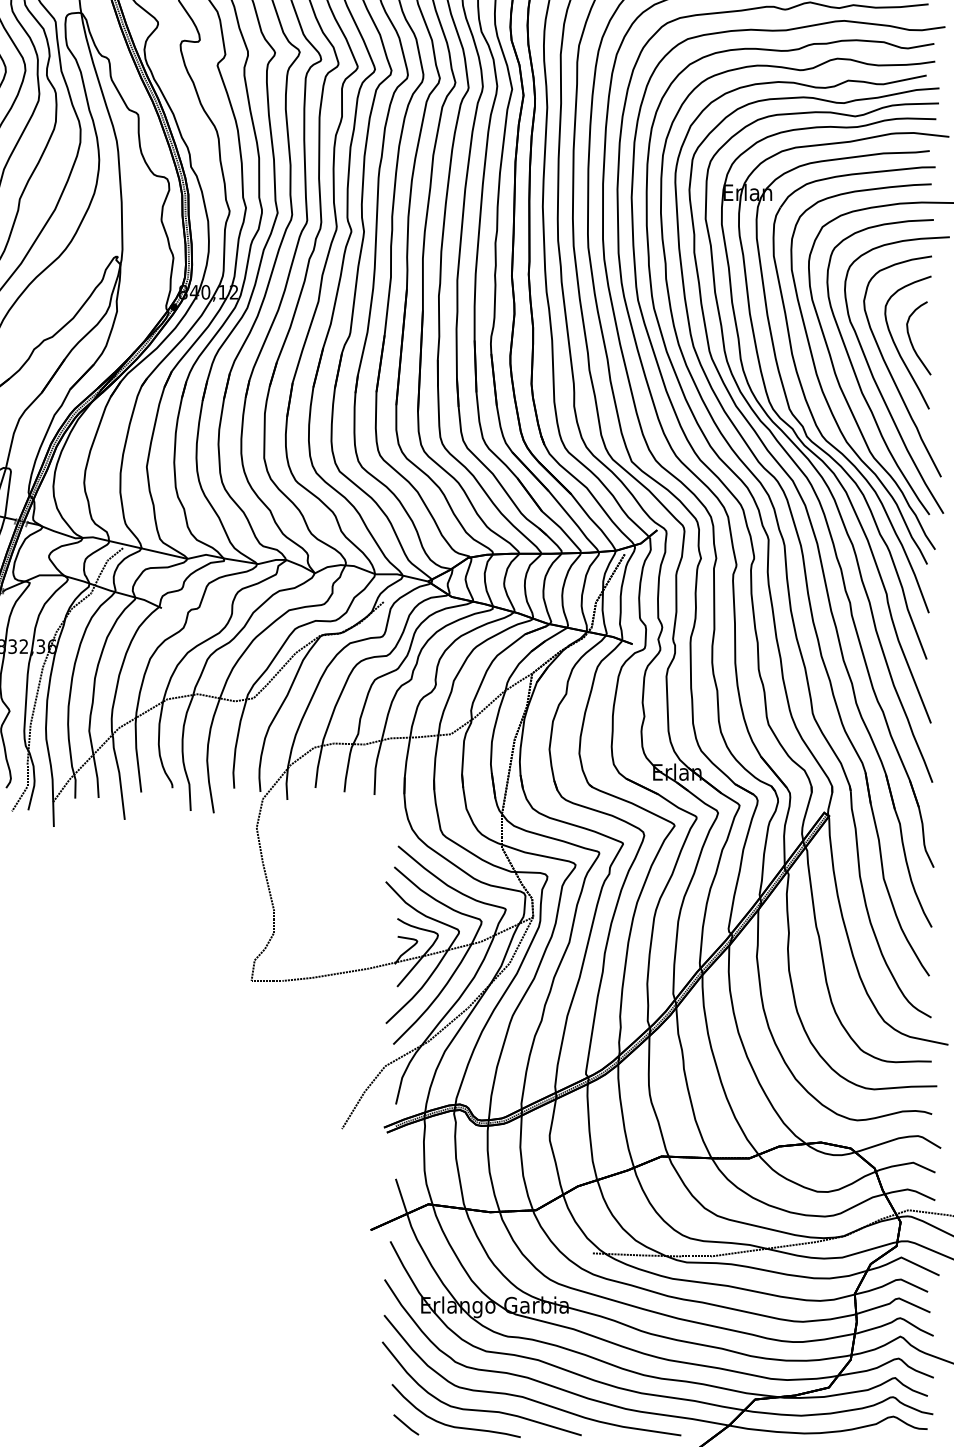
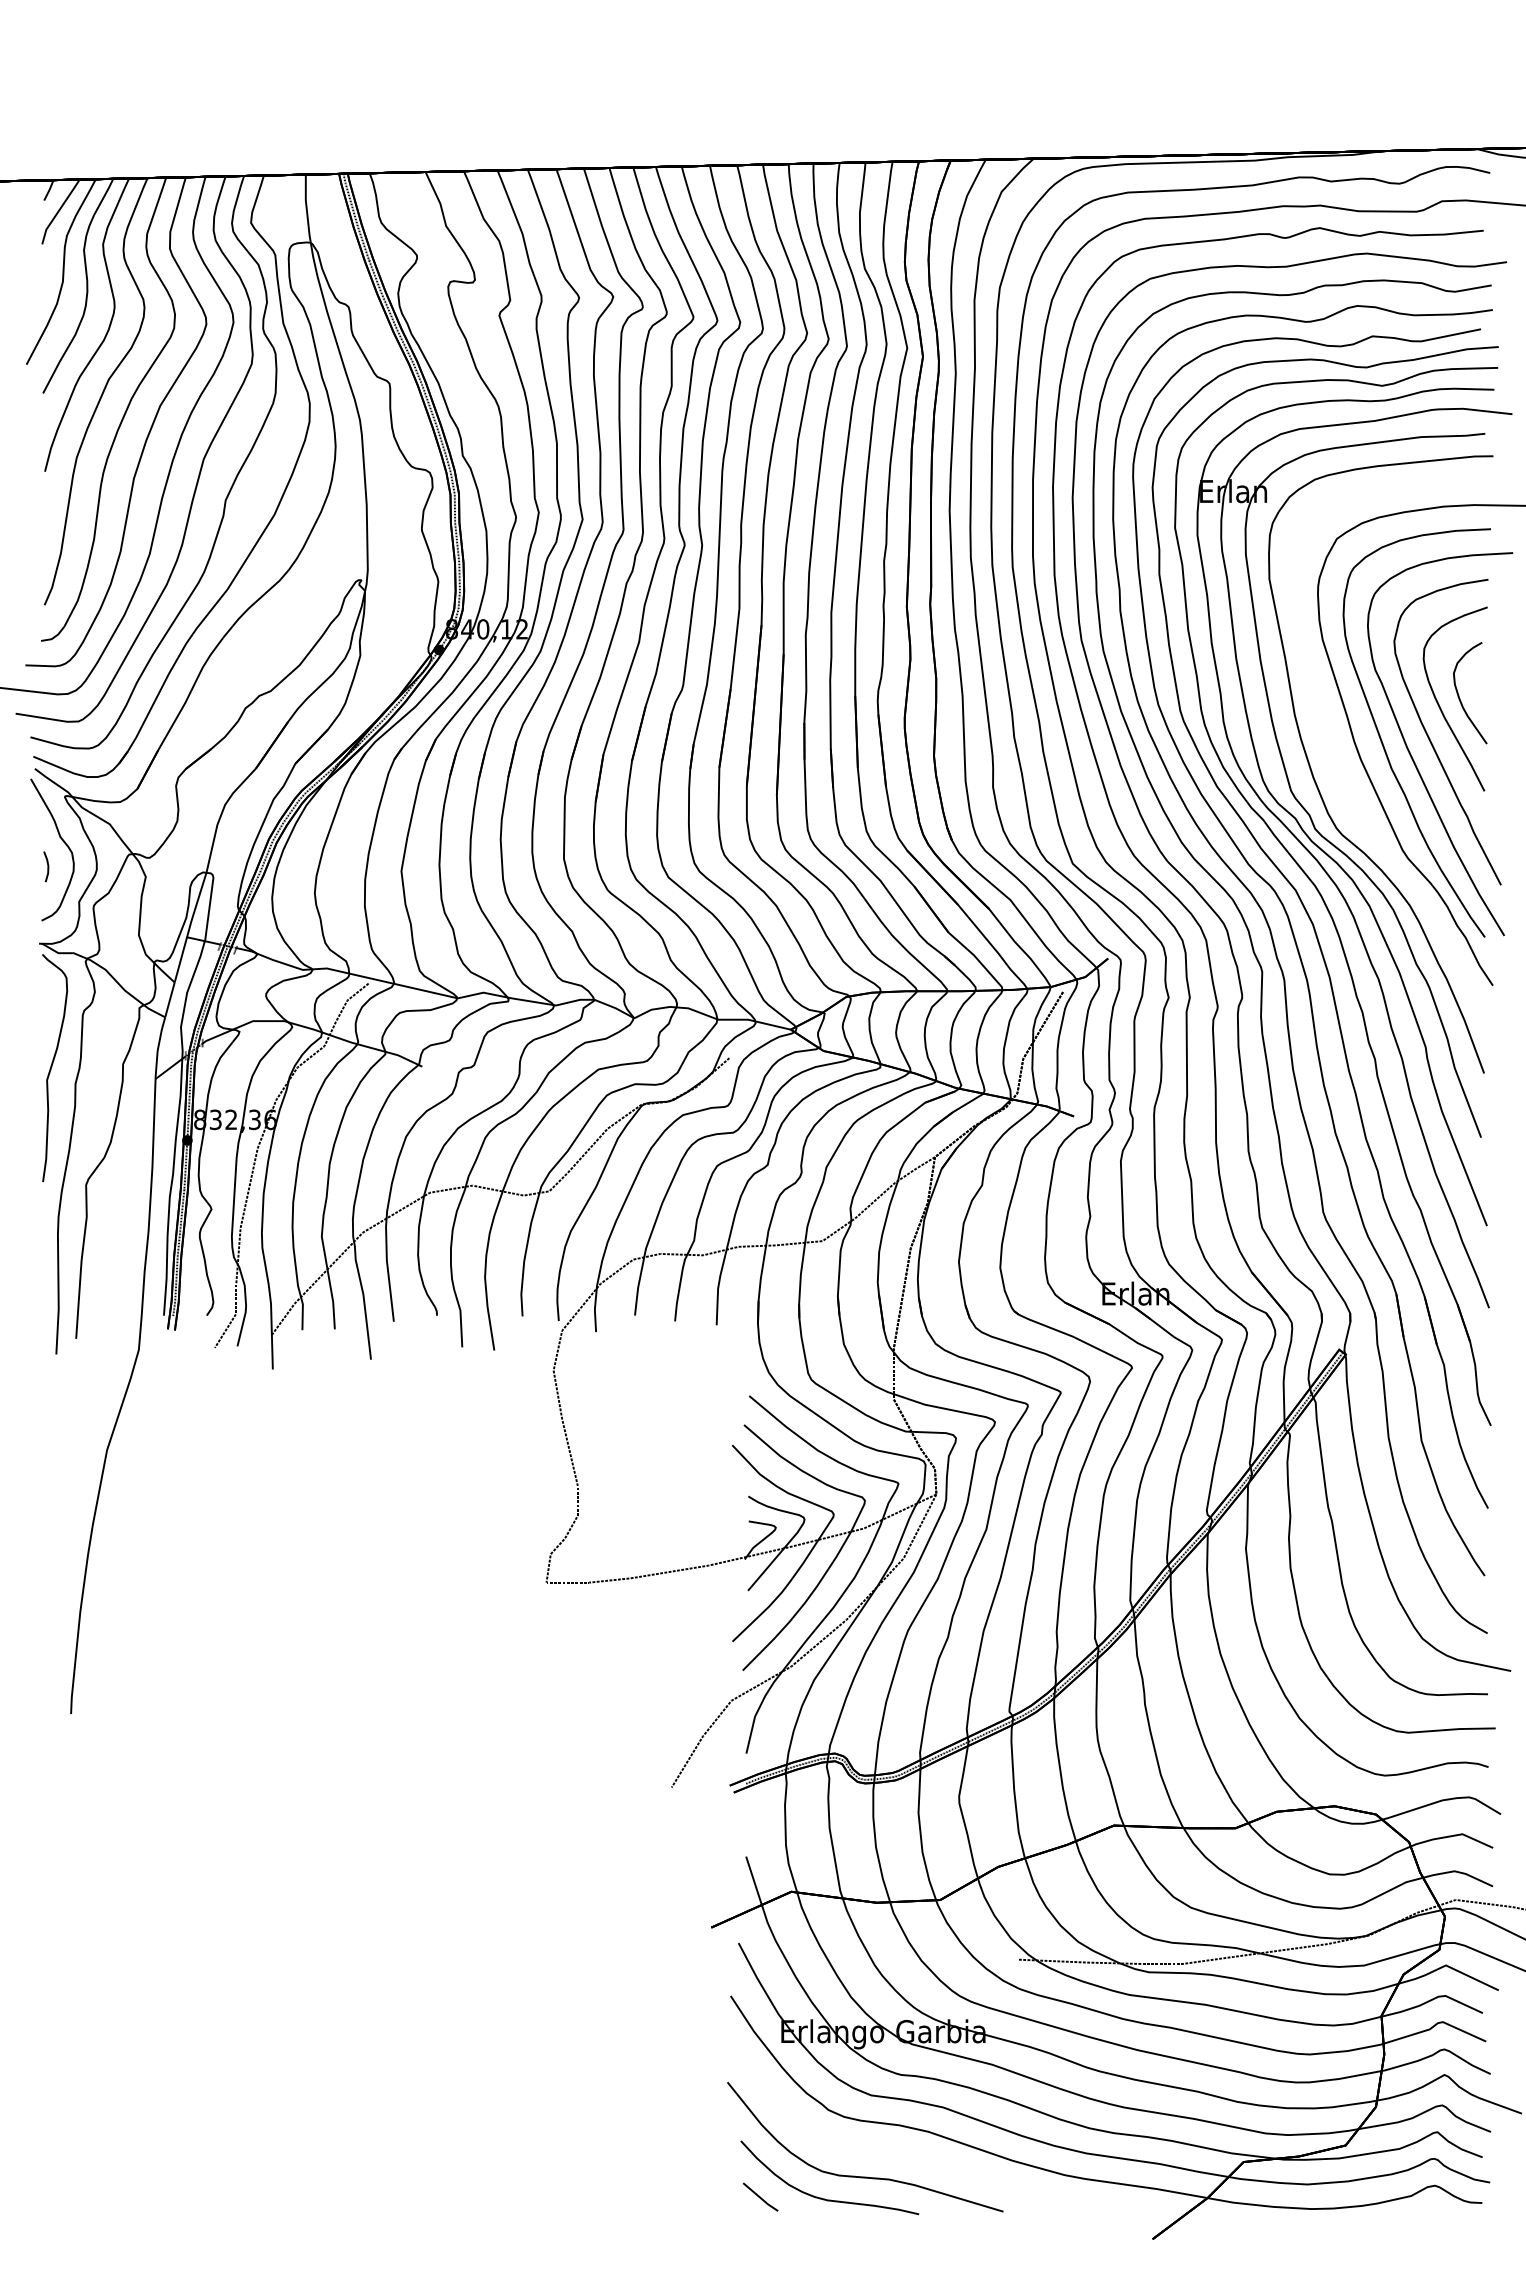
curve: (822, 387) -> (1336, 761), removed
curve: (525, 1396) -> (925, 2158), removed

